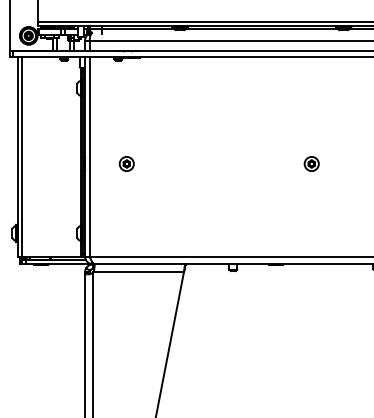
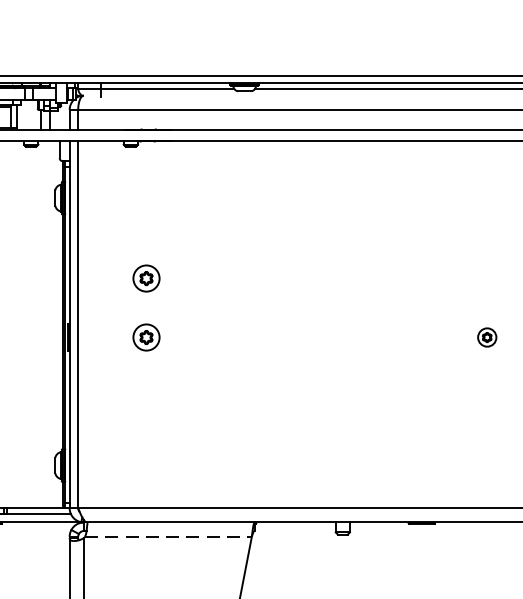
part: (126, 131) -> (145, 277), added
part: (311, 163) -> (486, 336), size x0.7
line: (139, 272) -> (169, 537), solid -> dashed

